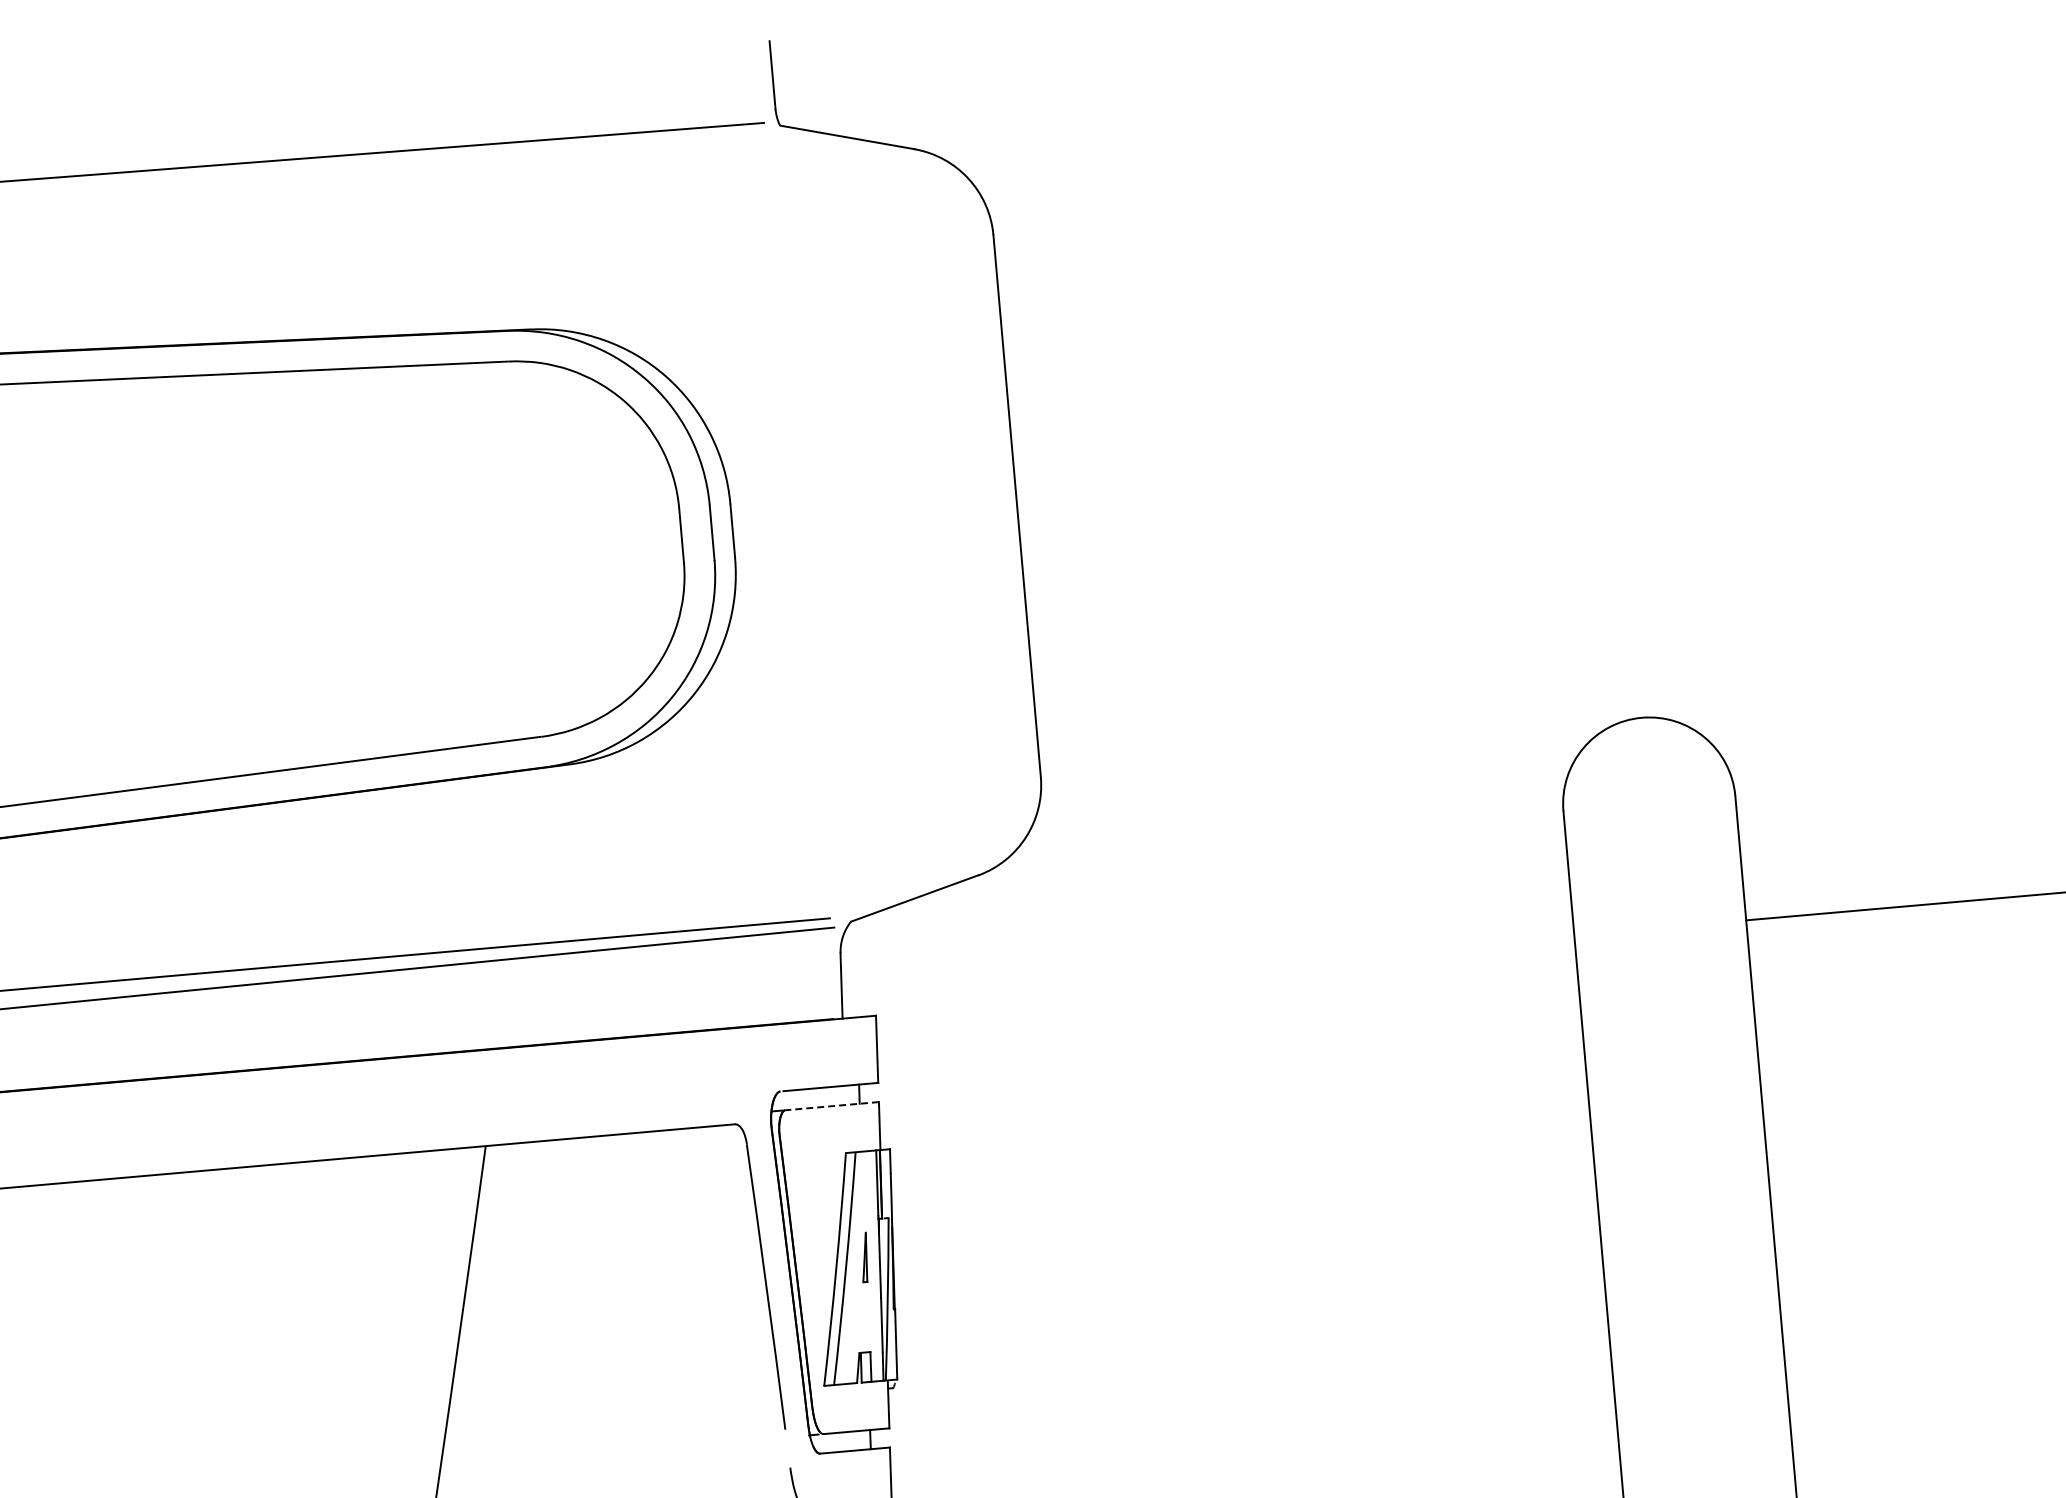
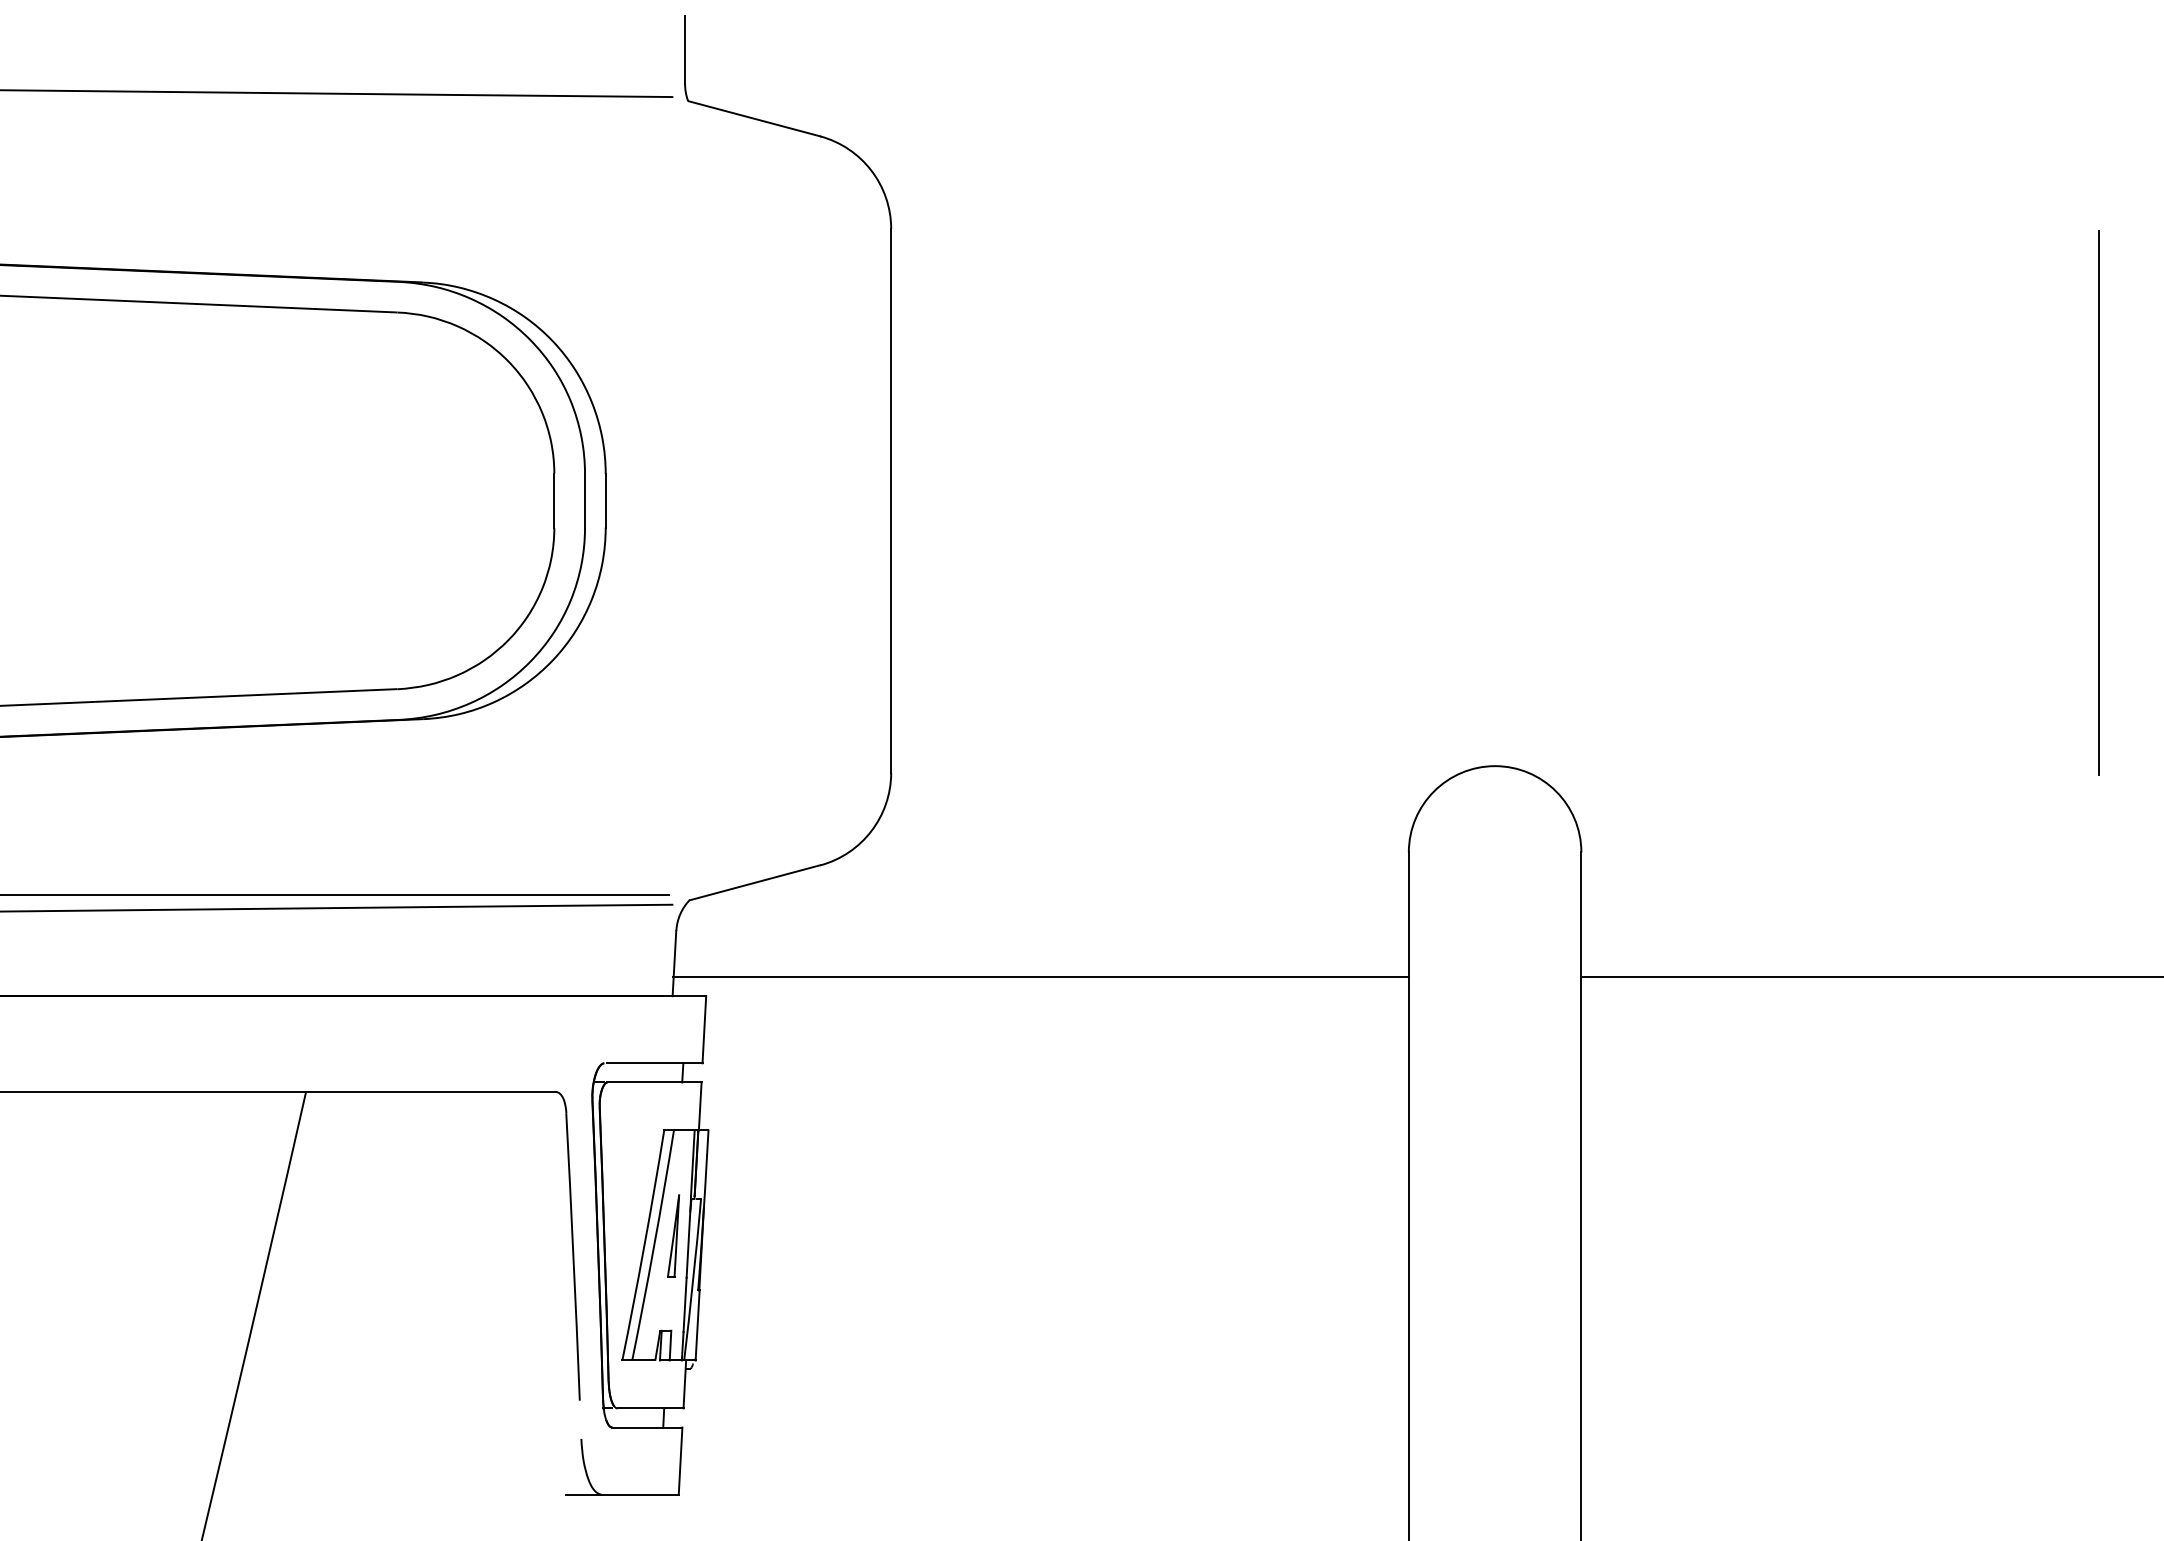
line: (1207, 967) -> (1040, 977), added
line: (832, 1106) -> (654, 1082), dashed -> solid
part: (864, 1256) -> (673, 1235), size x1.67

